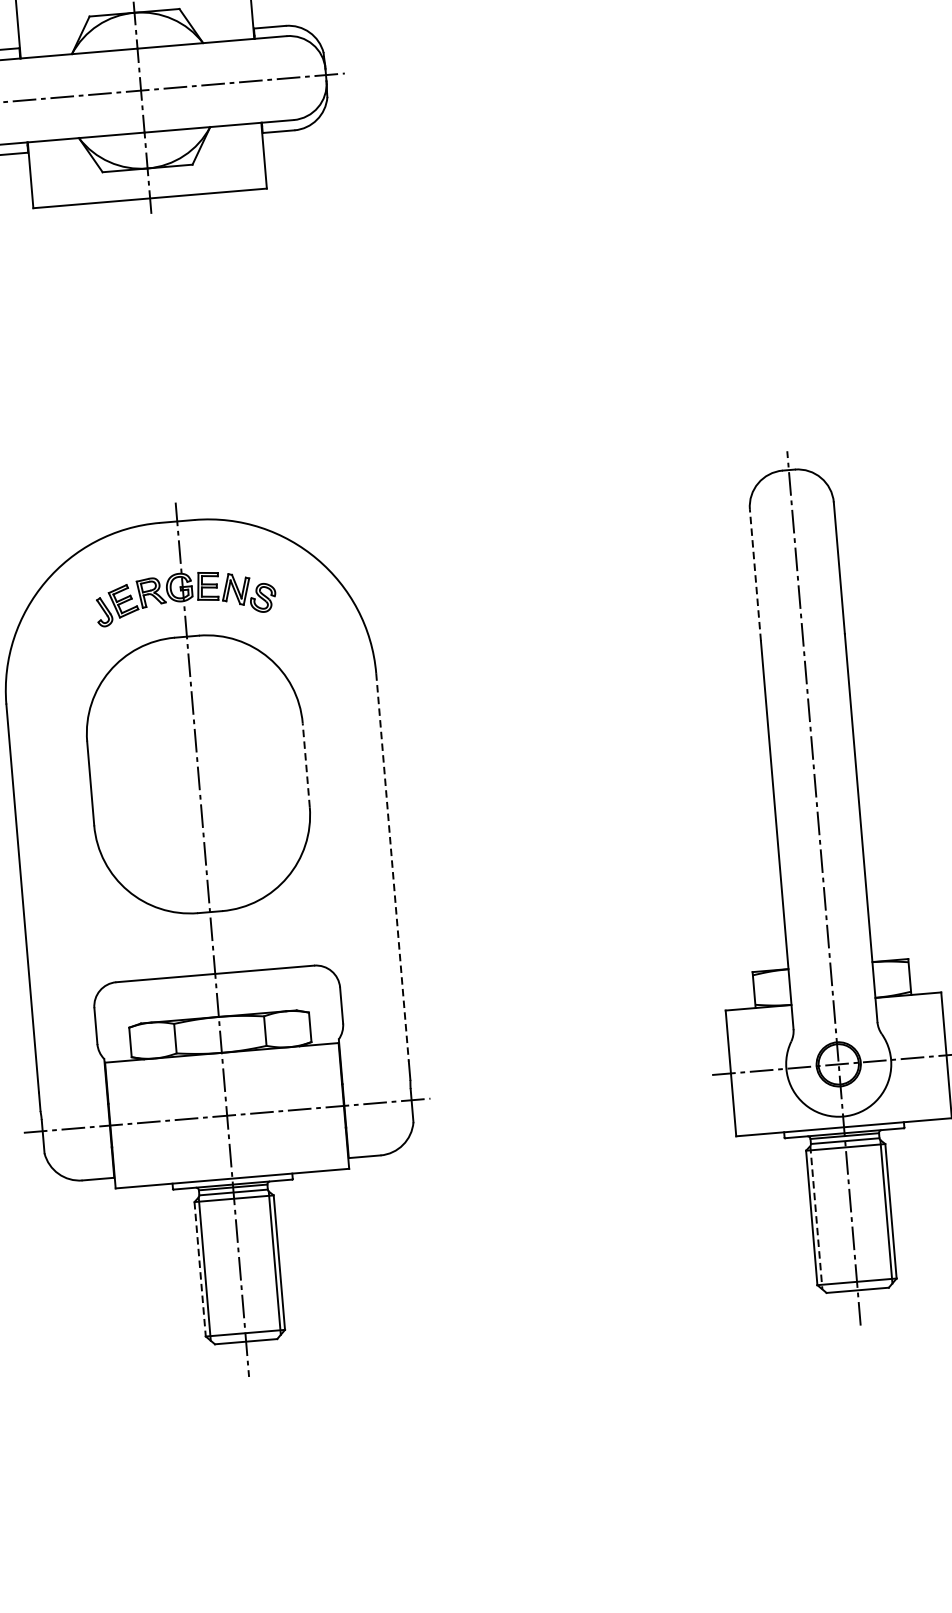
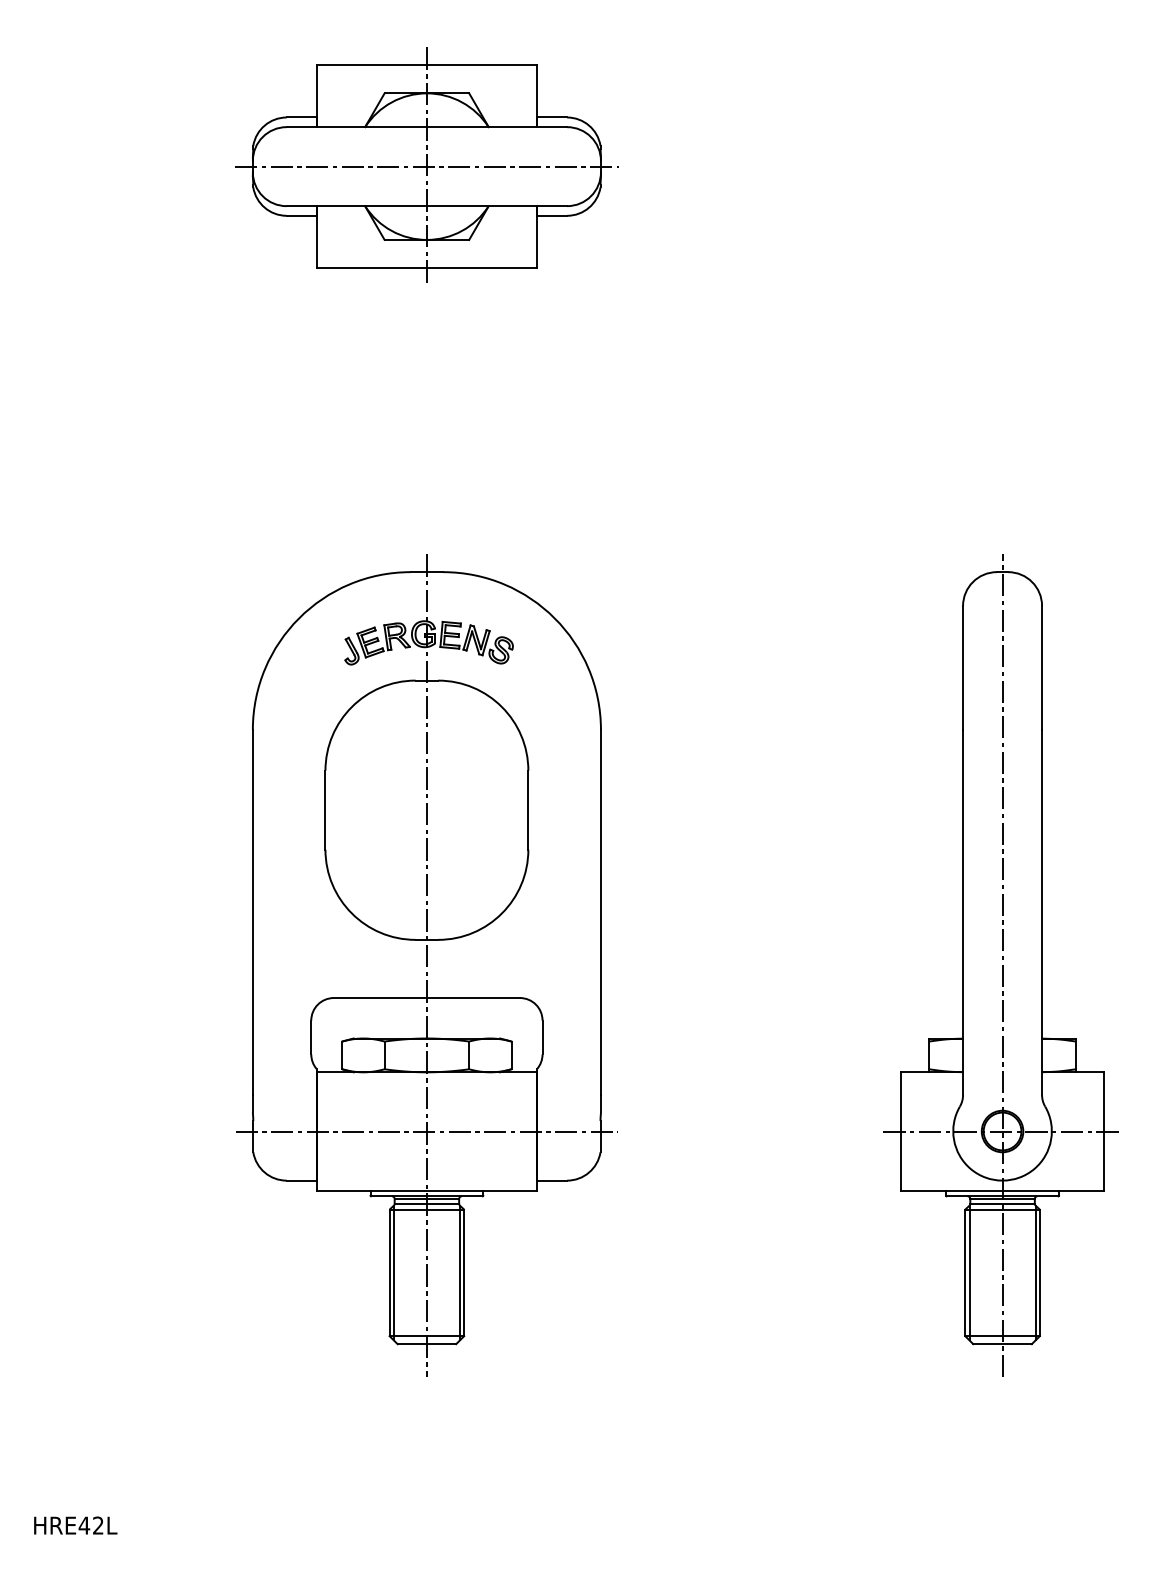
line: (755, 574) -> (963, 667), dashed -> solid
line: (306, 764) -> (528, 809), dashed -> solid
line: (392, 867) -> (600, 912), dashed -> solid
line: (816, 1218) -> (969, 1273), dashed -> solid
line: (200, 1269) -> (389, 1273), dashed -> solid

